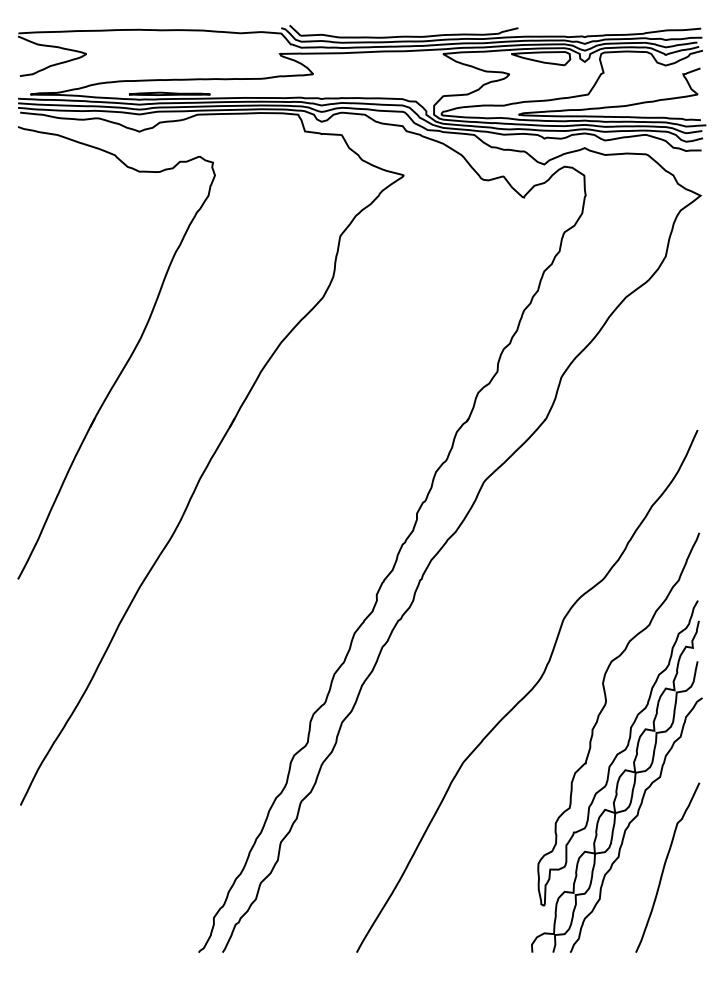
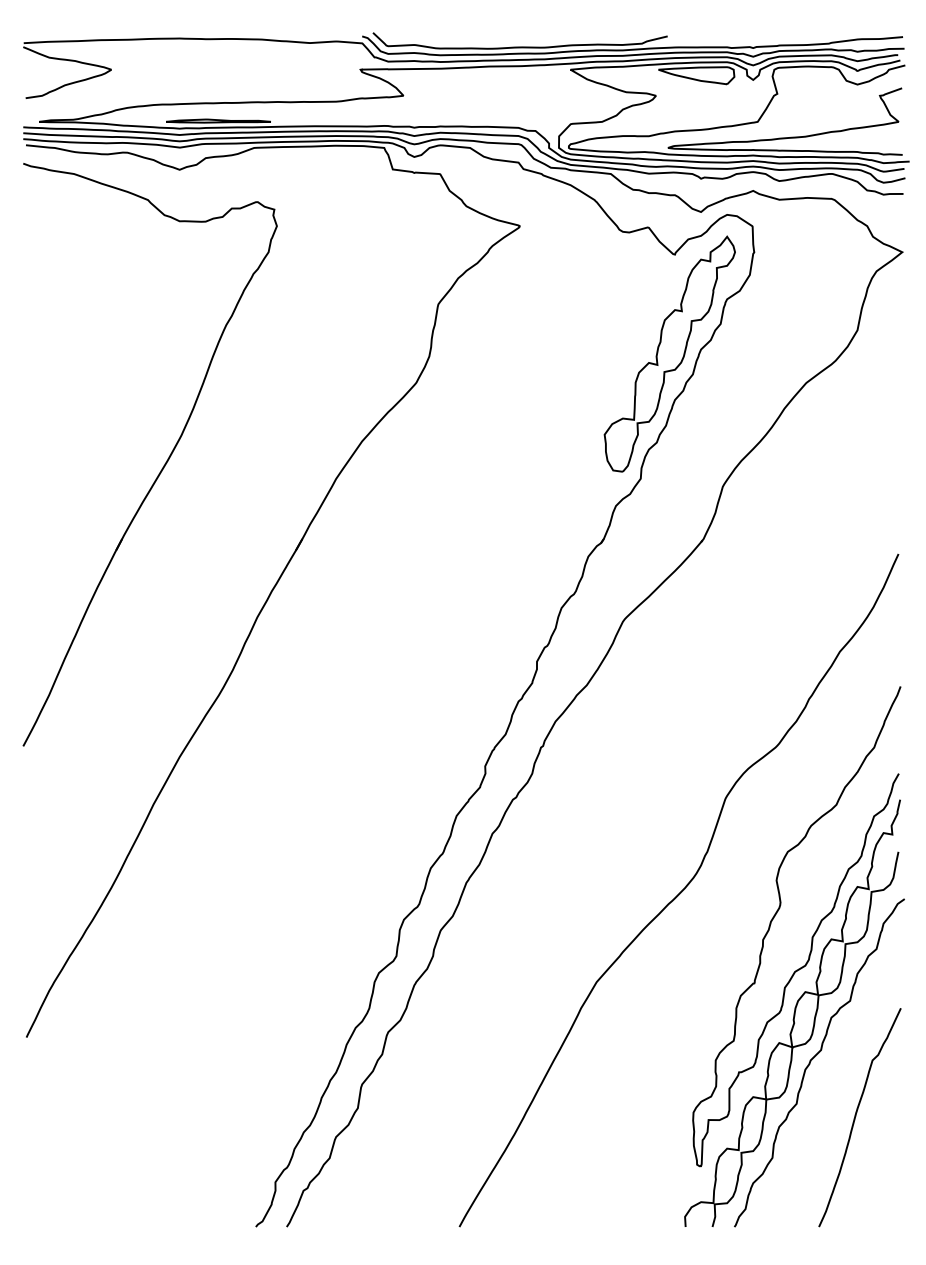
part: (519, 274) -> (669, 353), added

